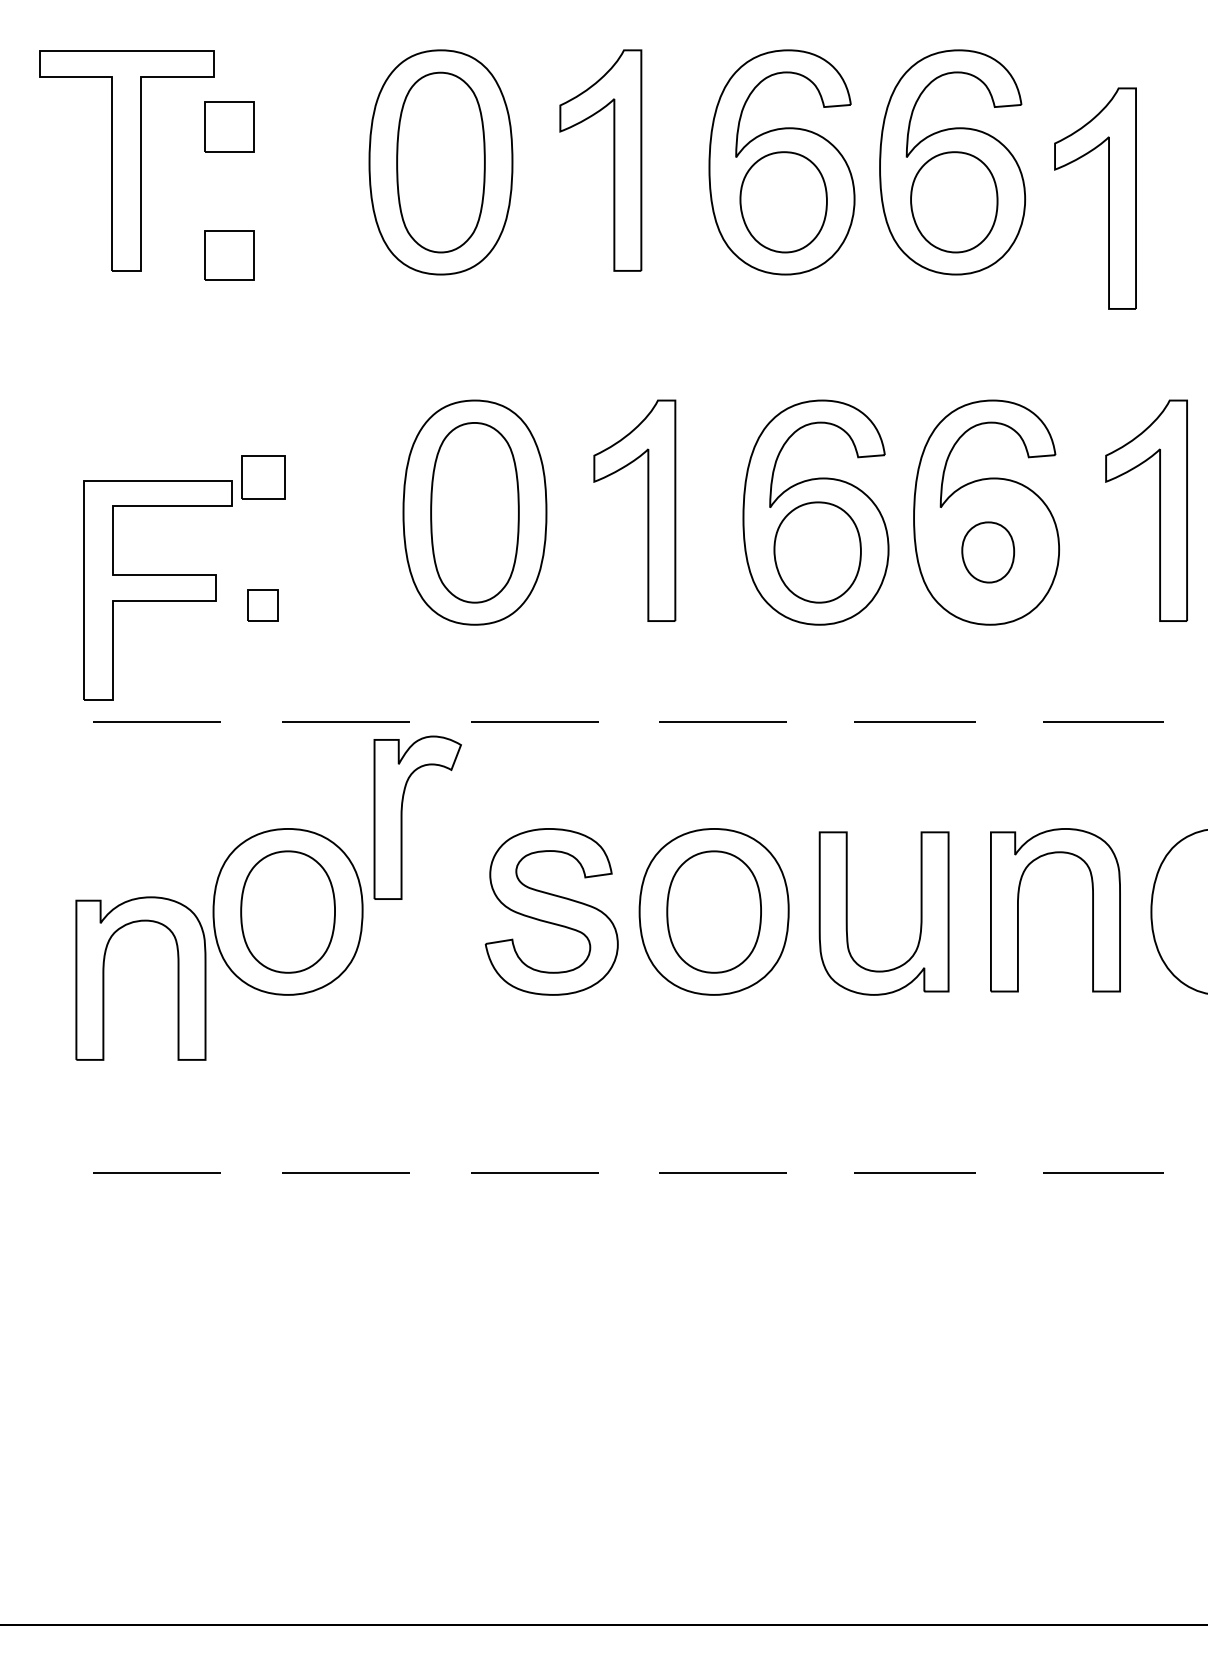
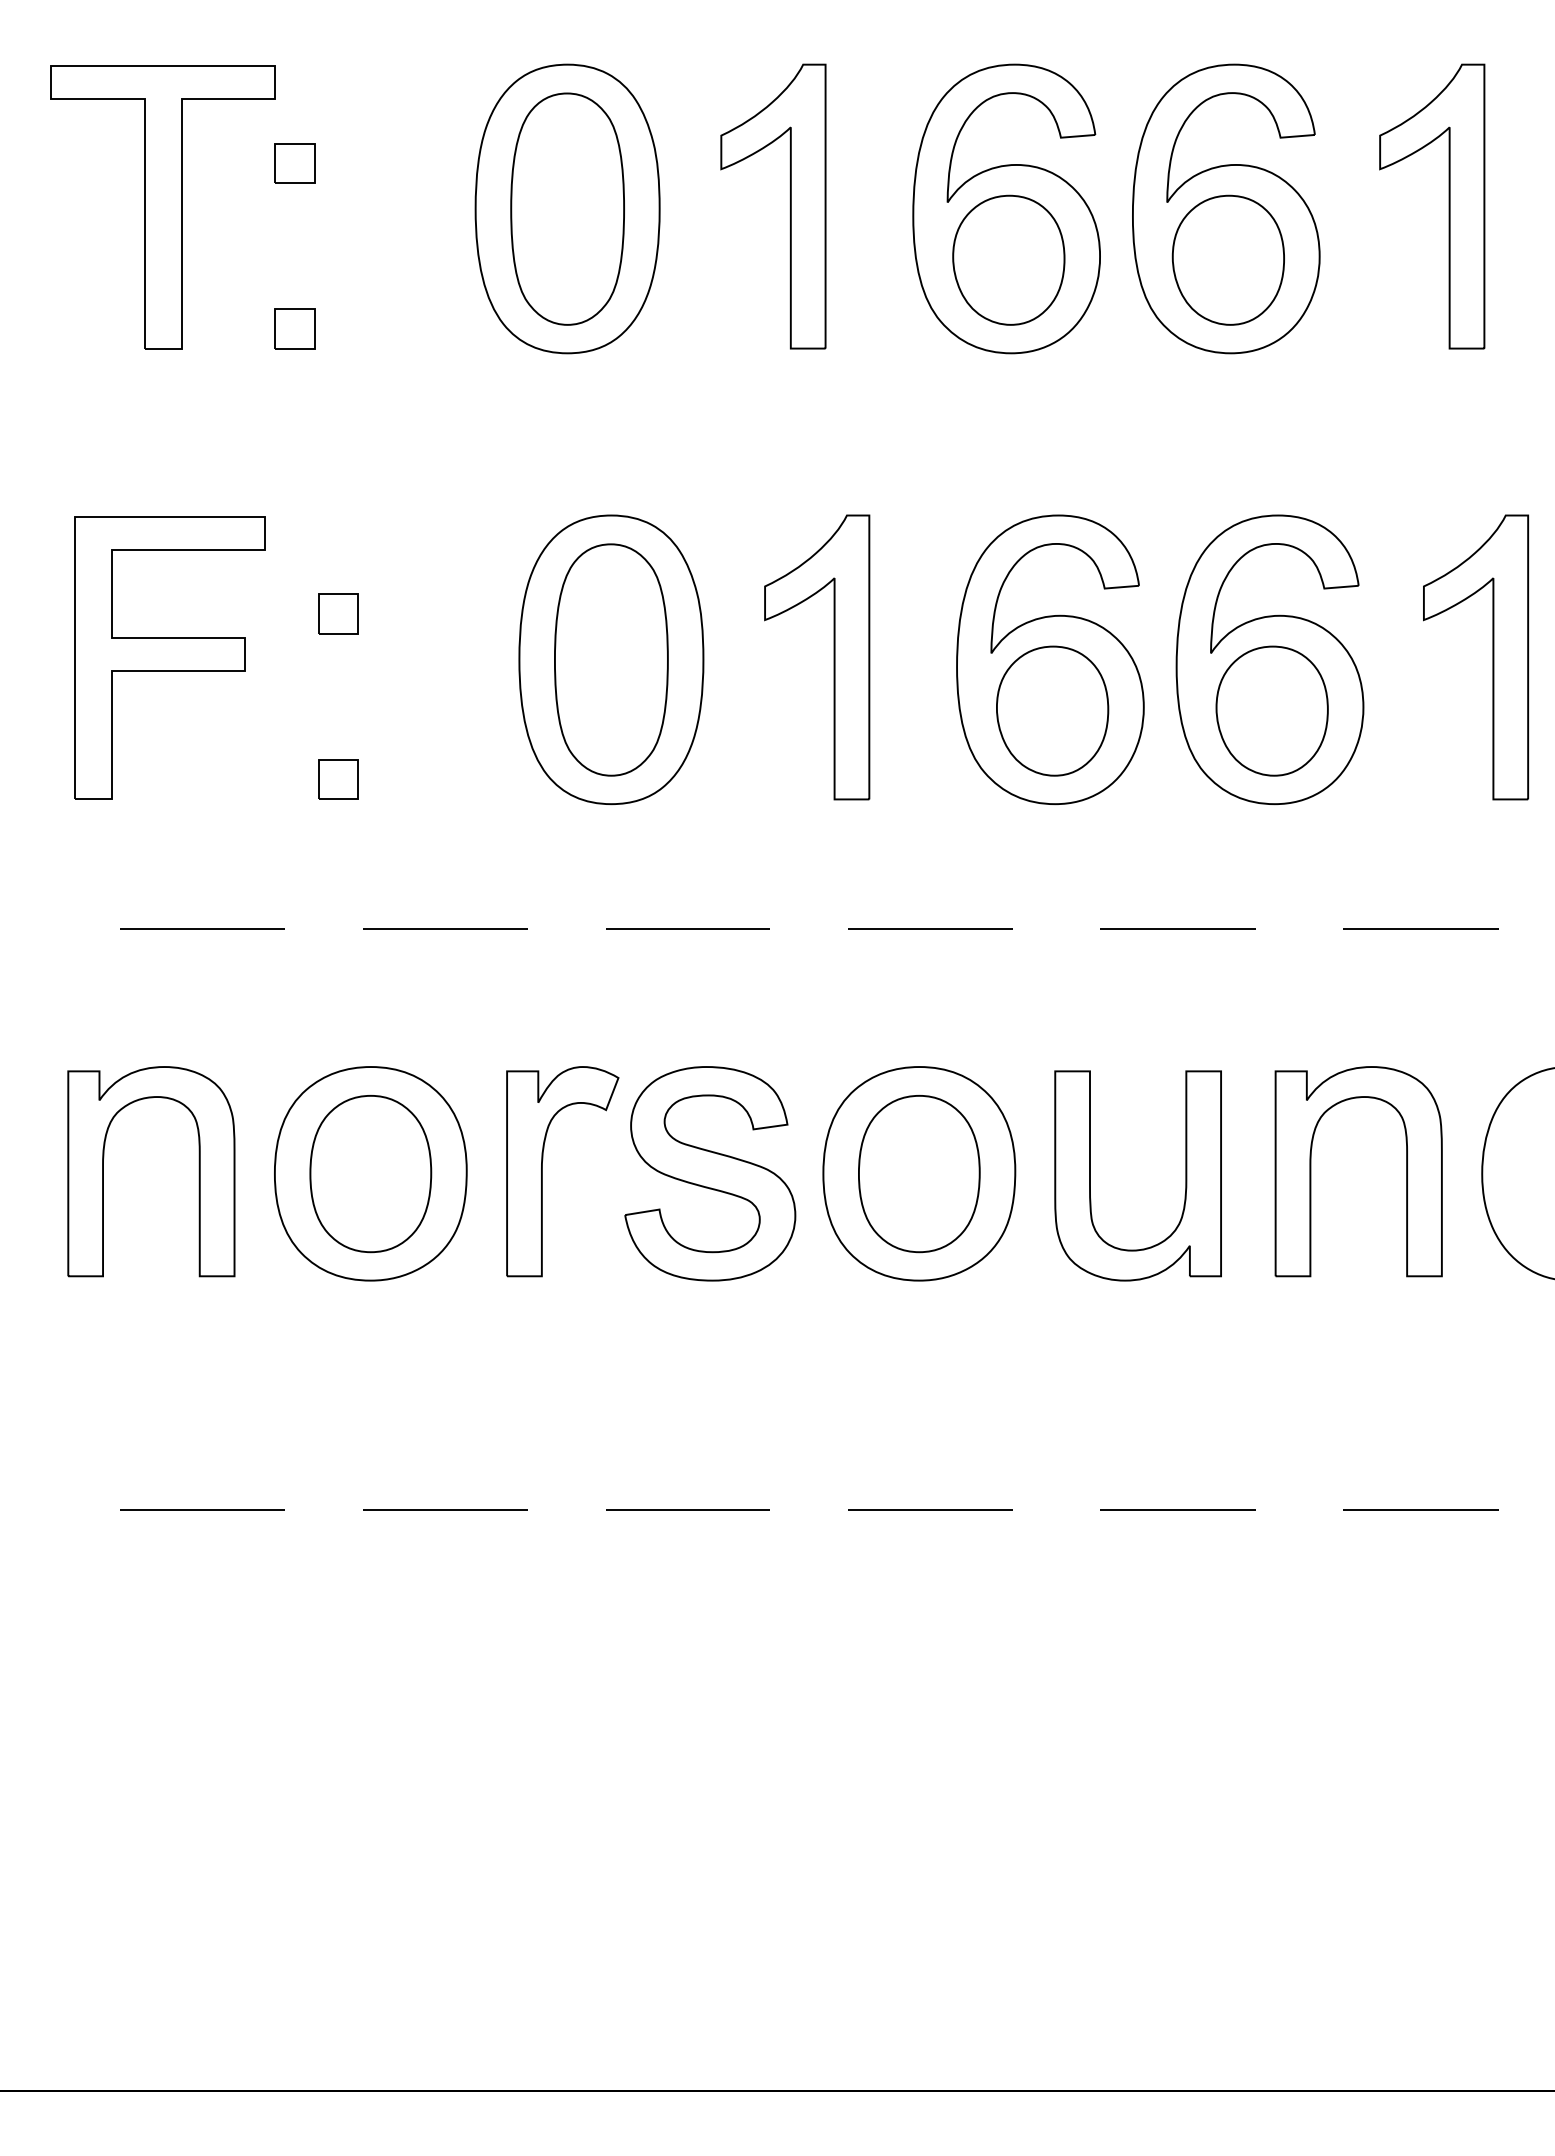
part: (228, 127) -> (294, 163), size x0.62
part: (1108, 198) -> (1448, 206), moved
part: (228, 255) -> (294, 328), size x0.62
part: (262, 476) -> (338, 613), size x0.71
part: (987, 552) -> (1271, 710), size x1.67
part: (157, 590) -> (169, 657), moved
part: (402, 817) -> (542, 1171), moved
part: (177, 978) -> (198, 1171), moved

